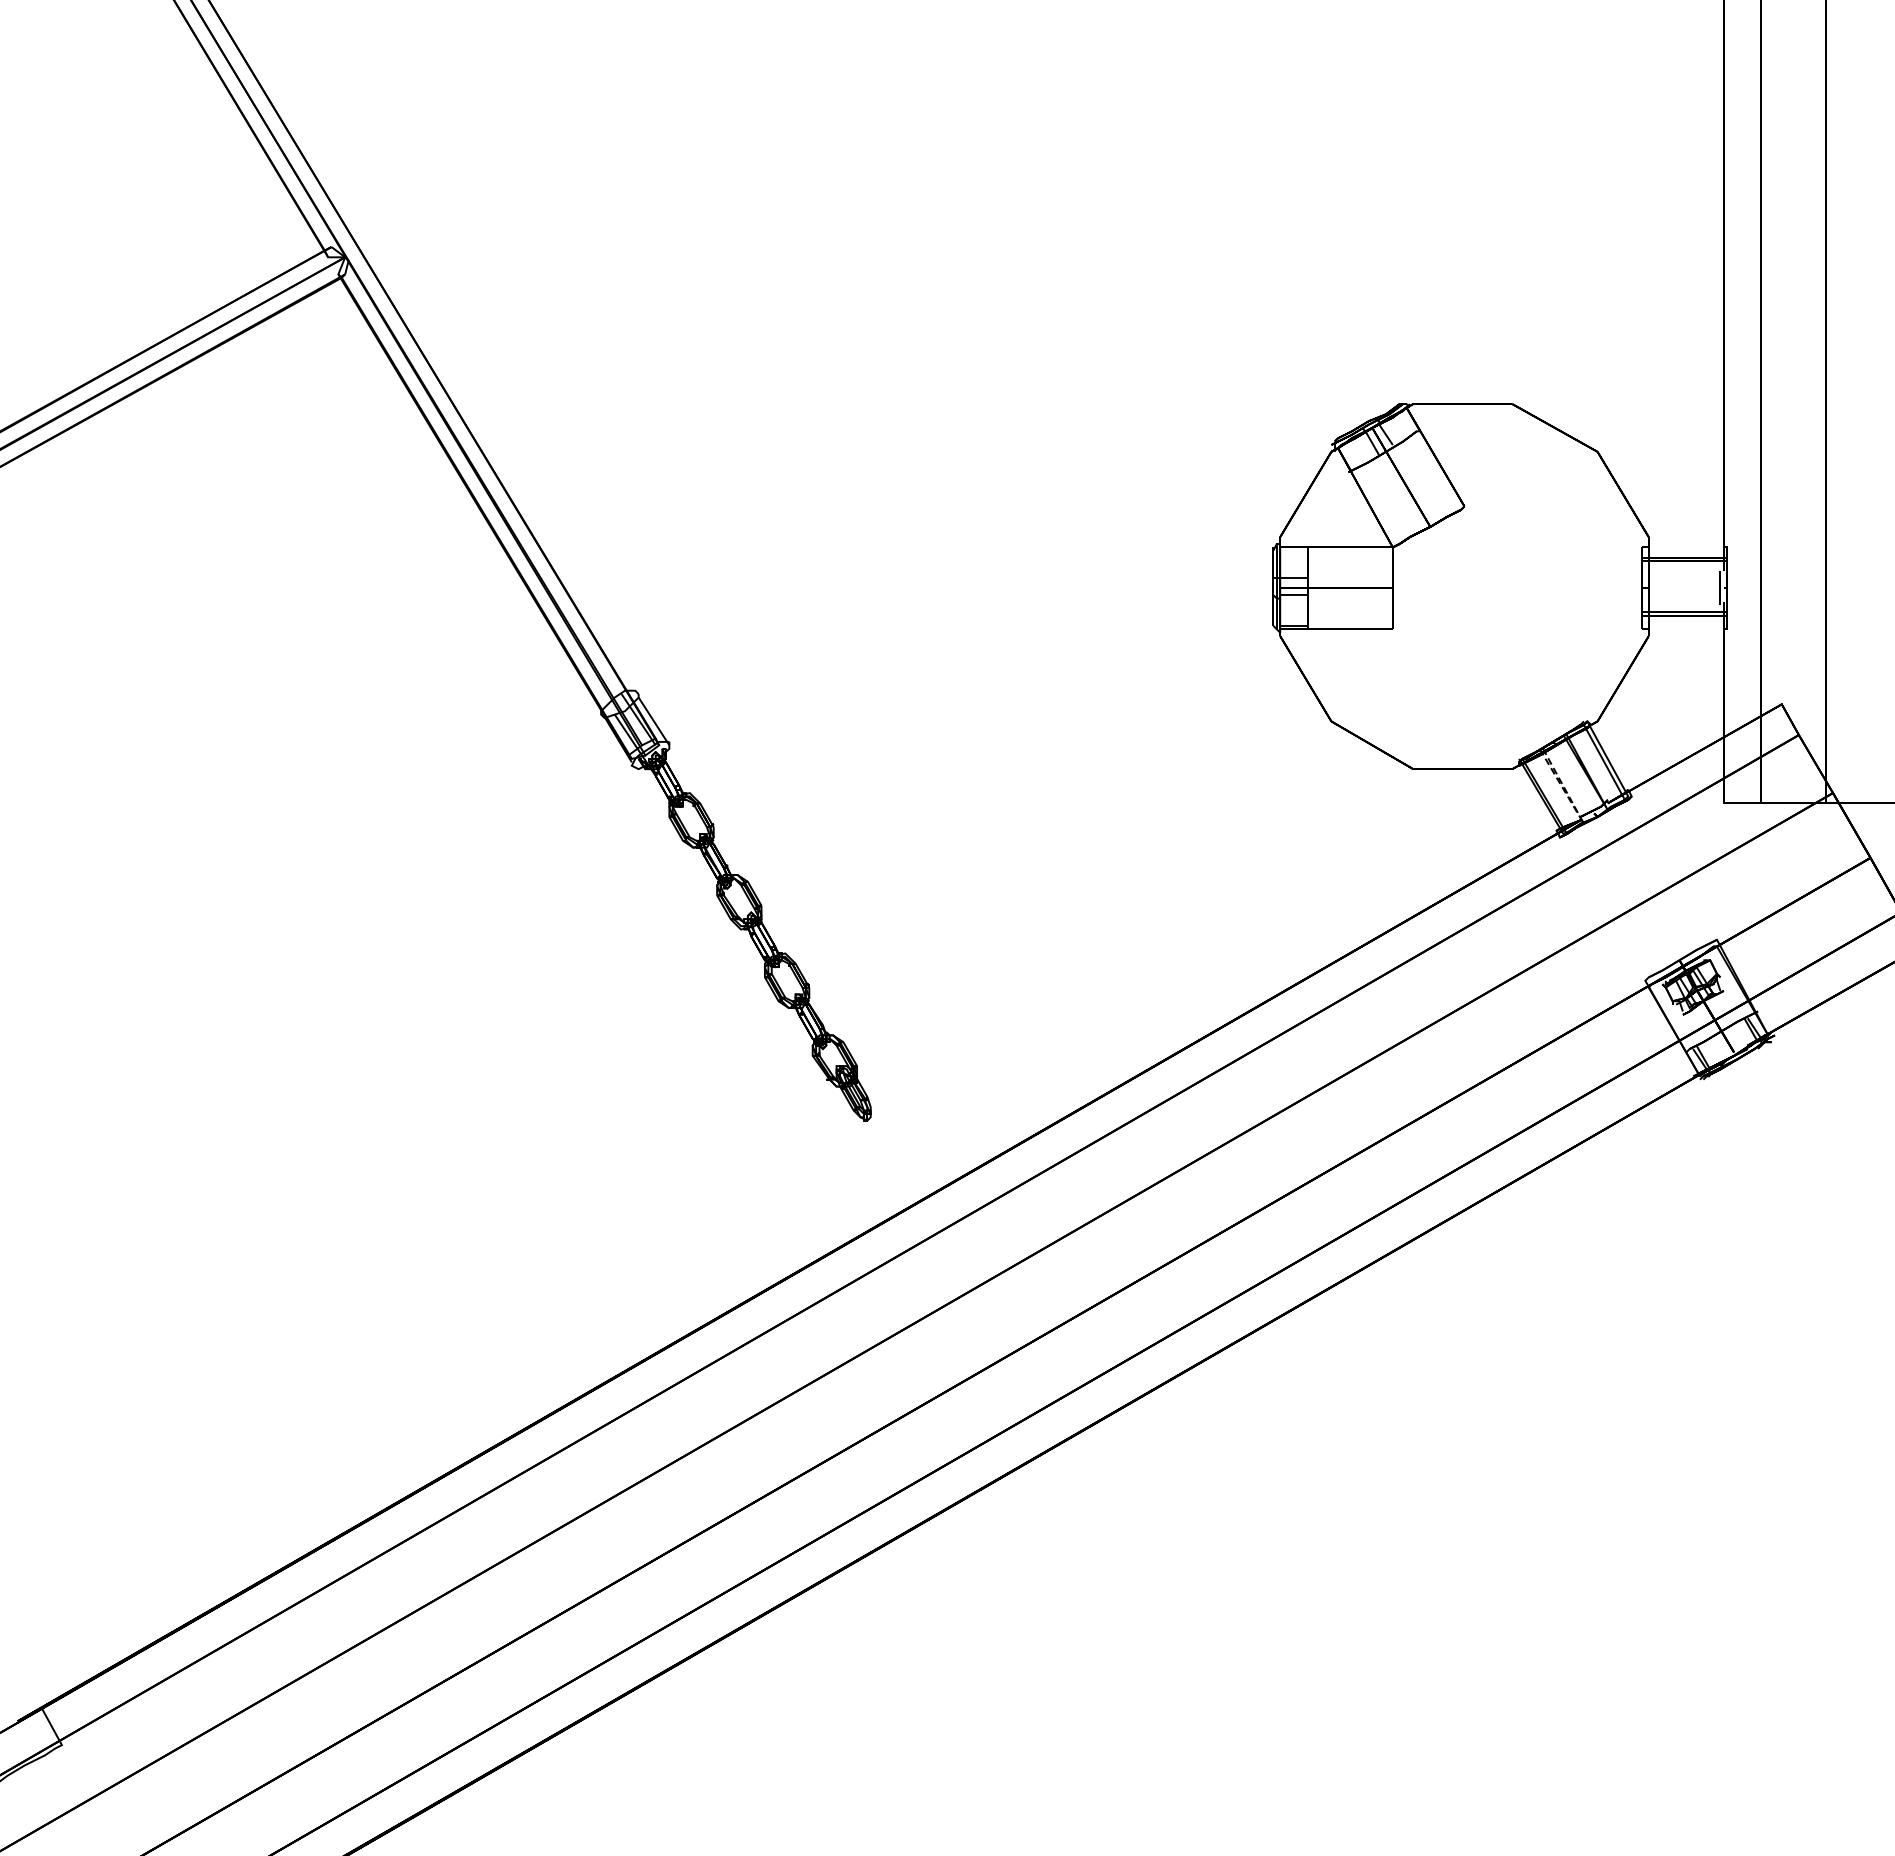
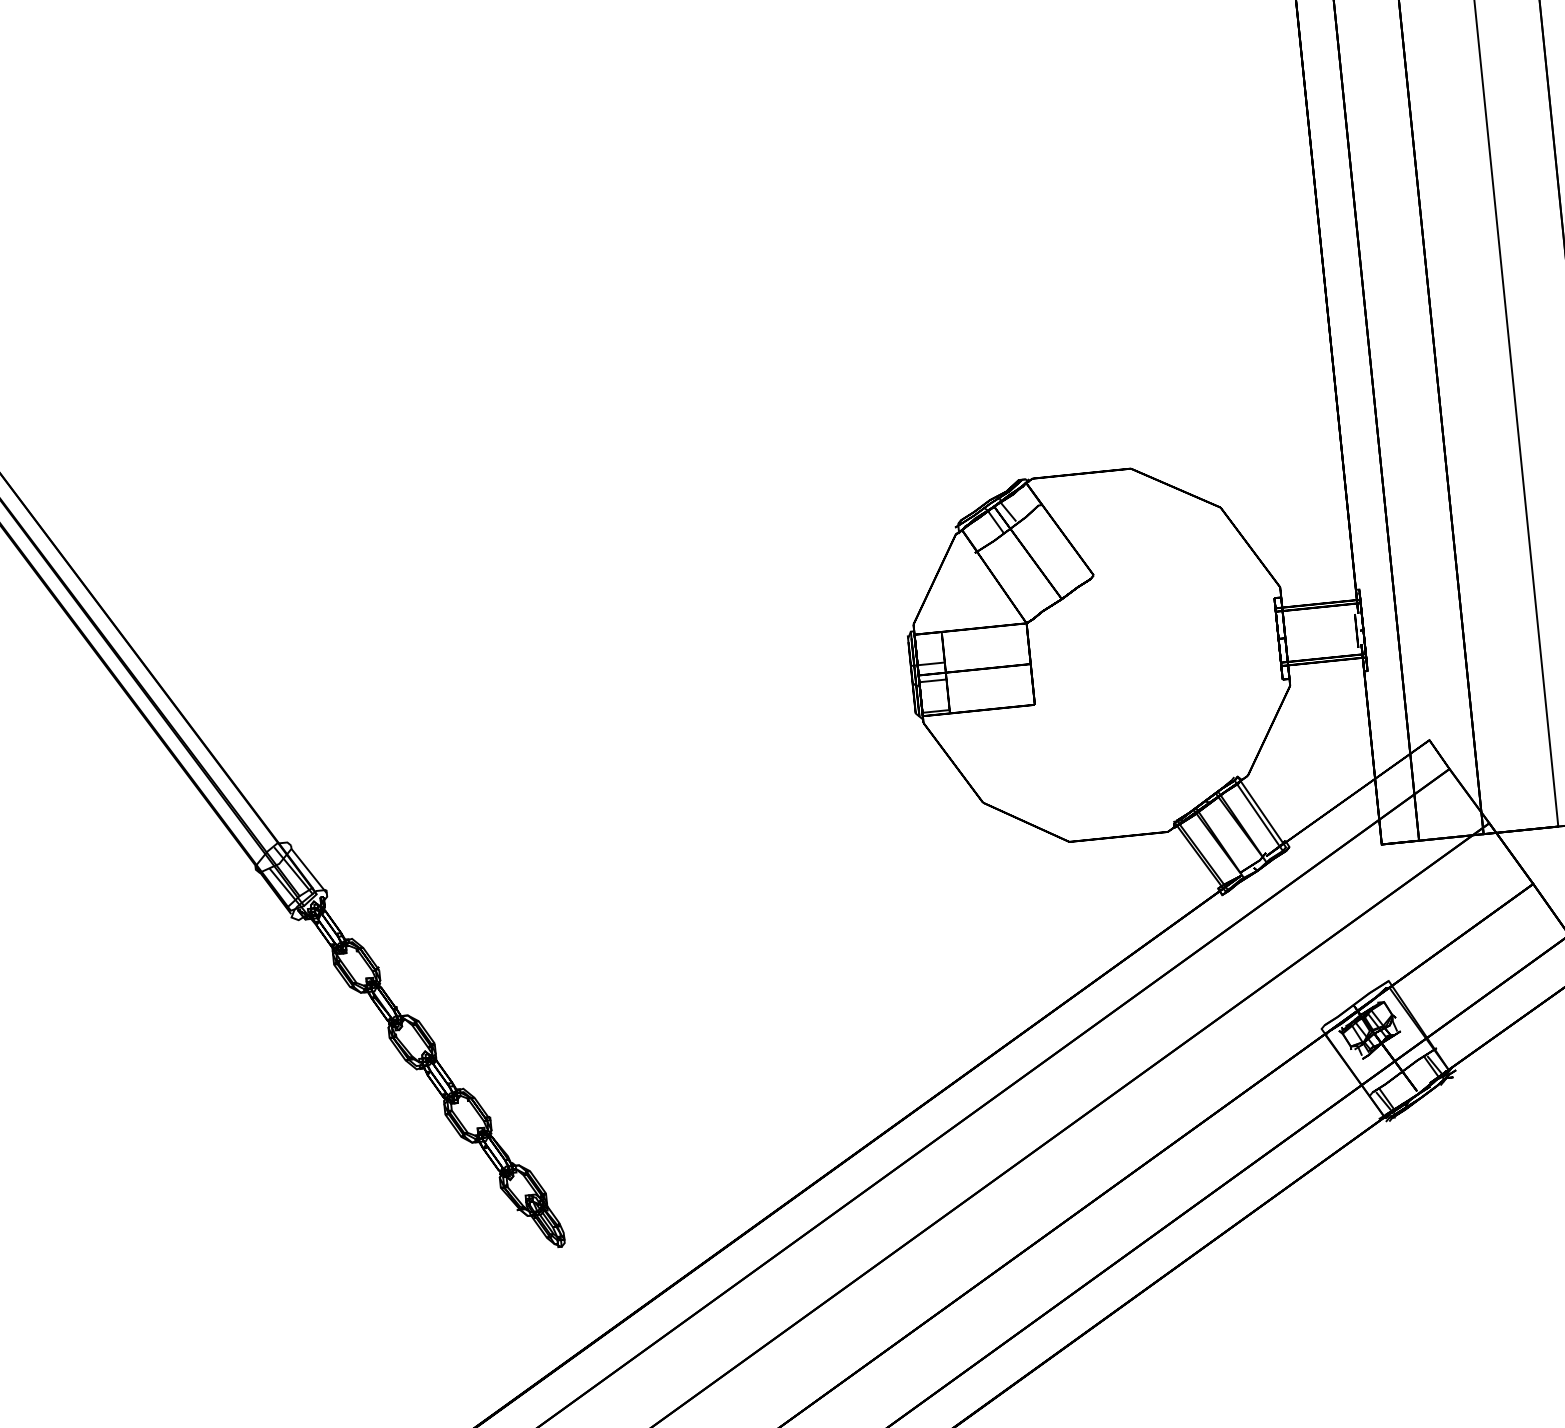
line: (1583, 822) -> (1244, 877), dashed -> solid

